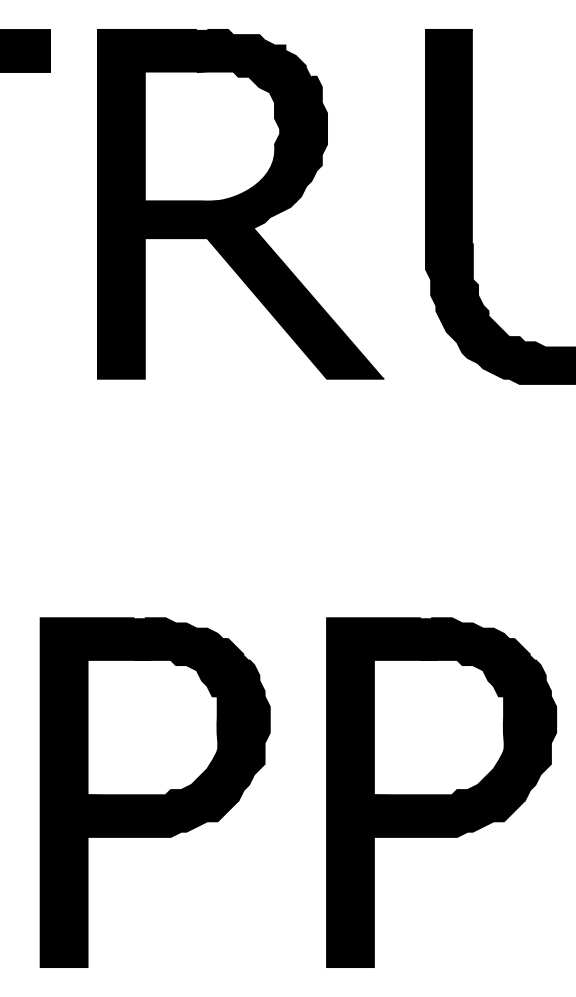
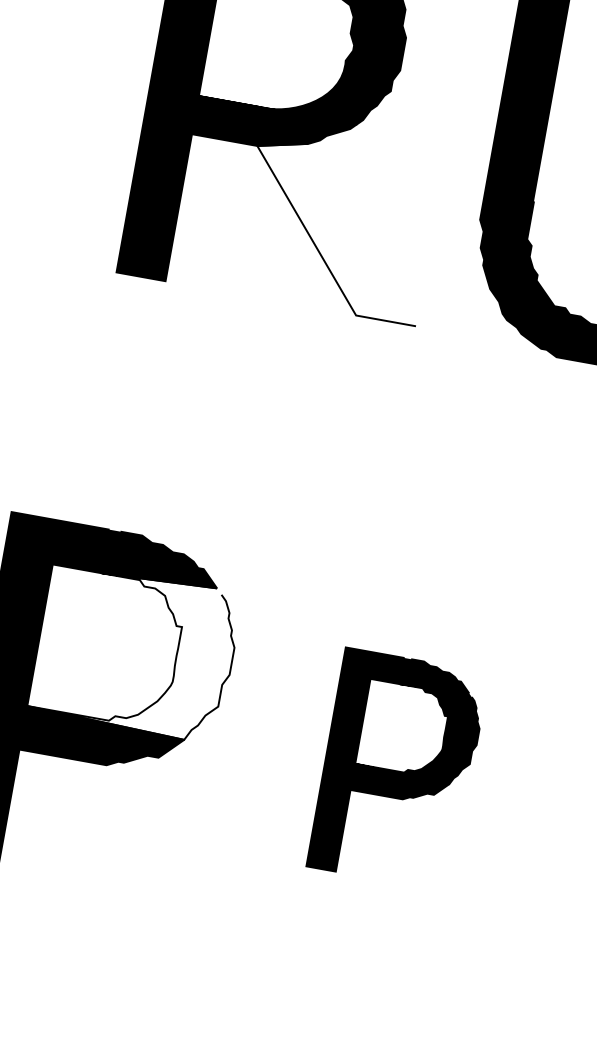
fill: (295, 302) -> (337, 229), removed
fill: (178, 727) -> (135, 652), removed
part: (441, 792) -> (397, 769), size x0.6

